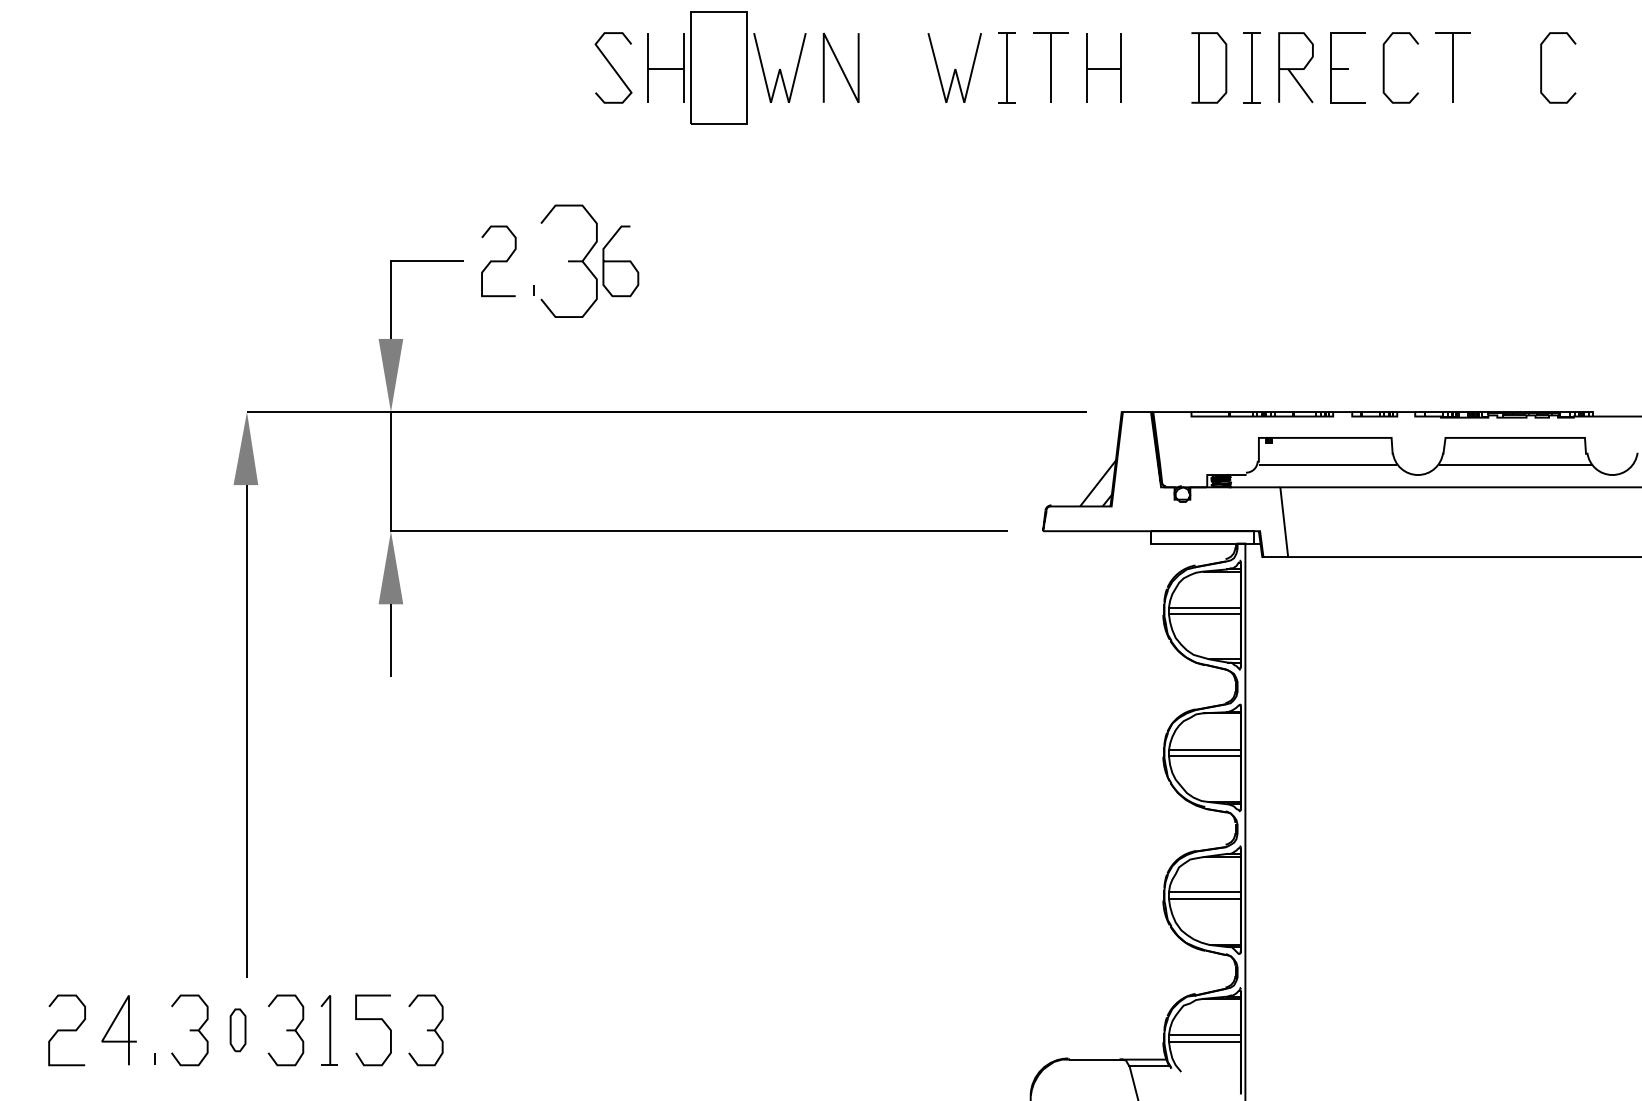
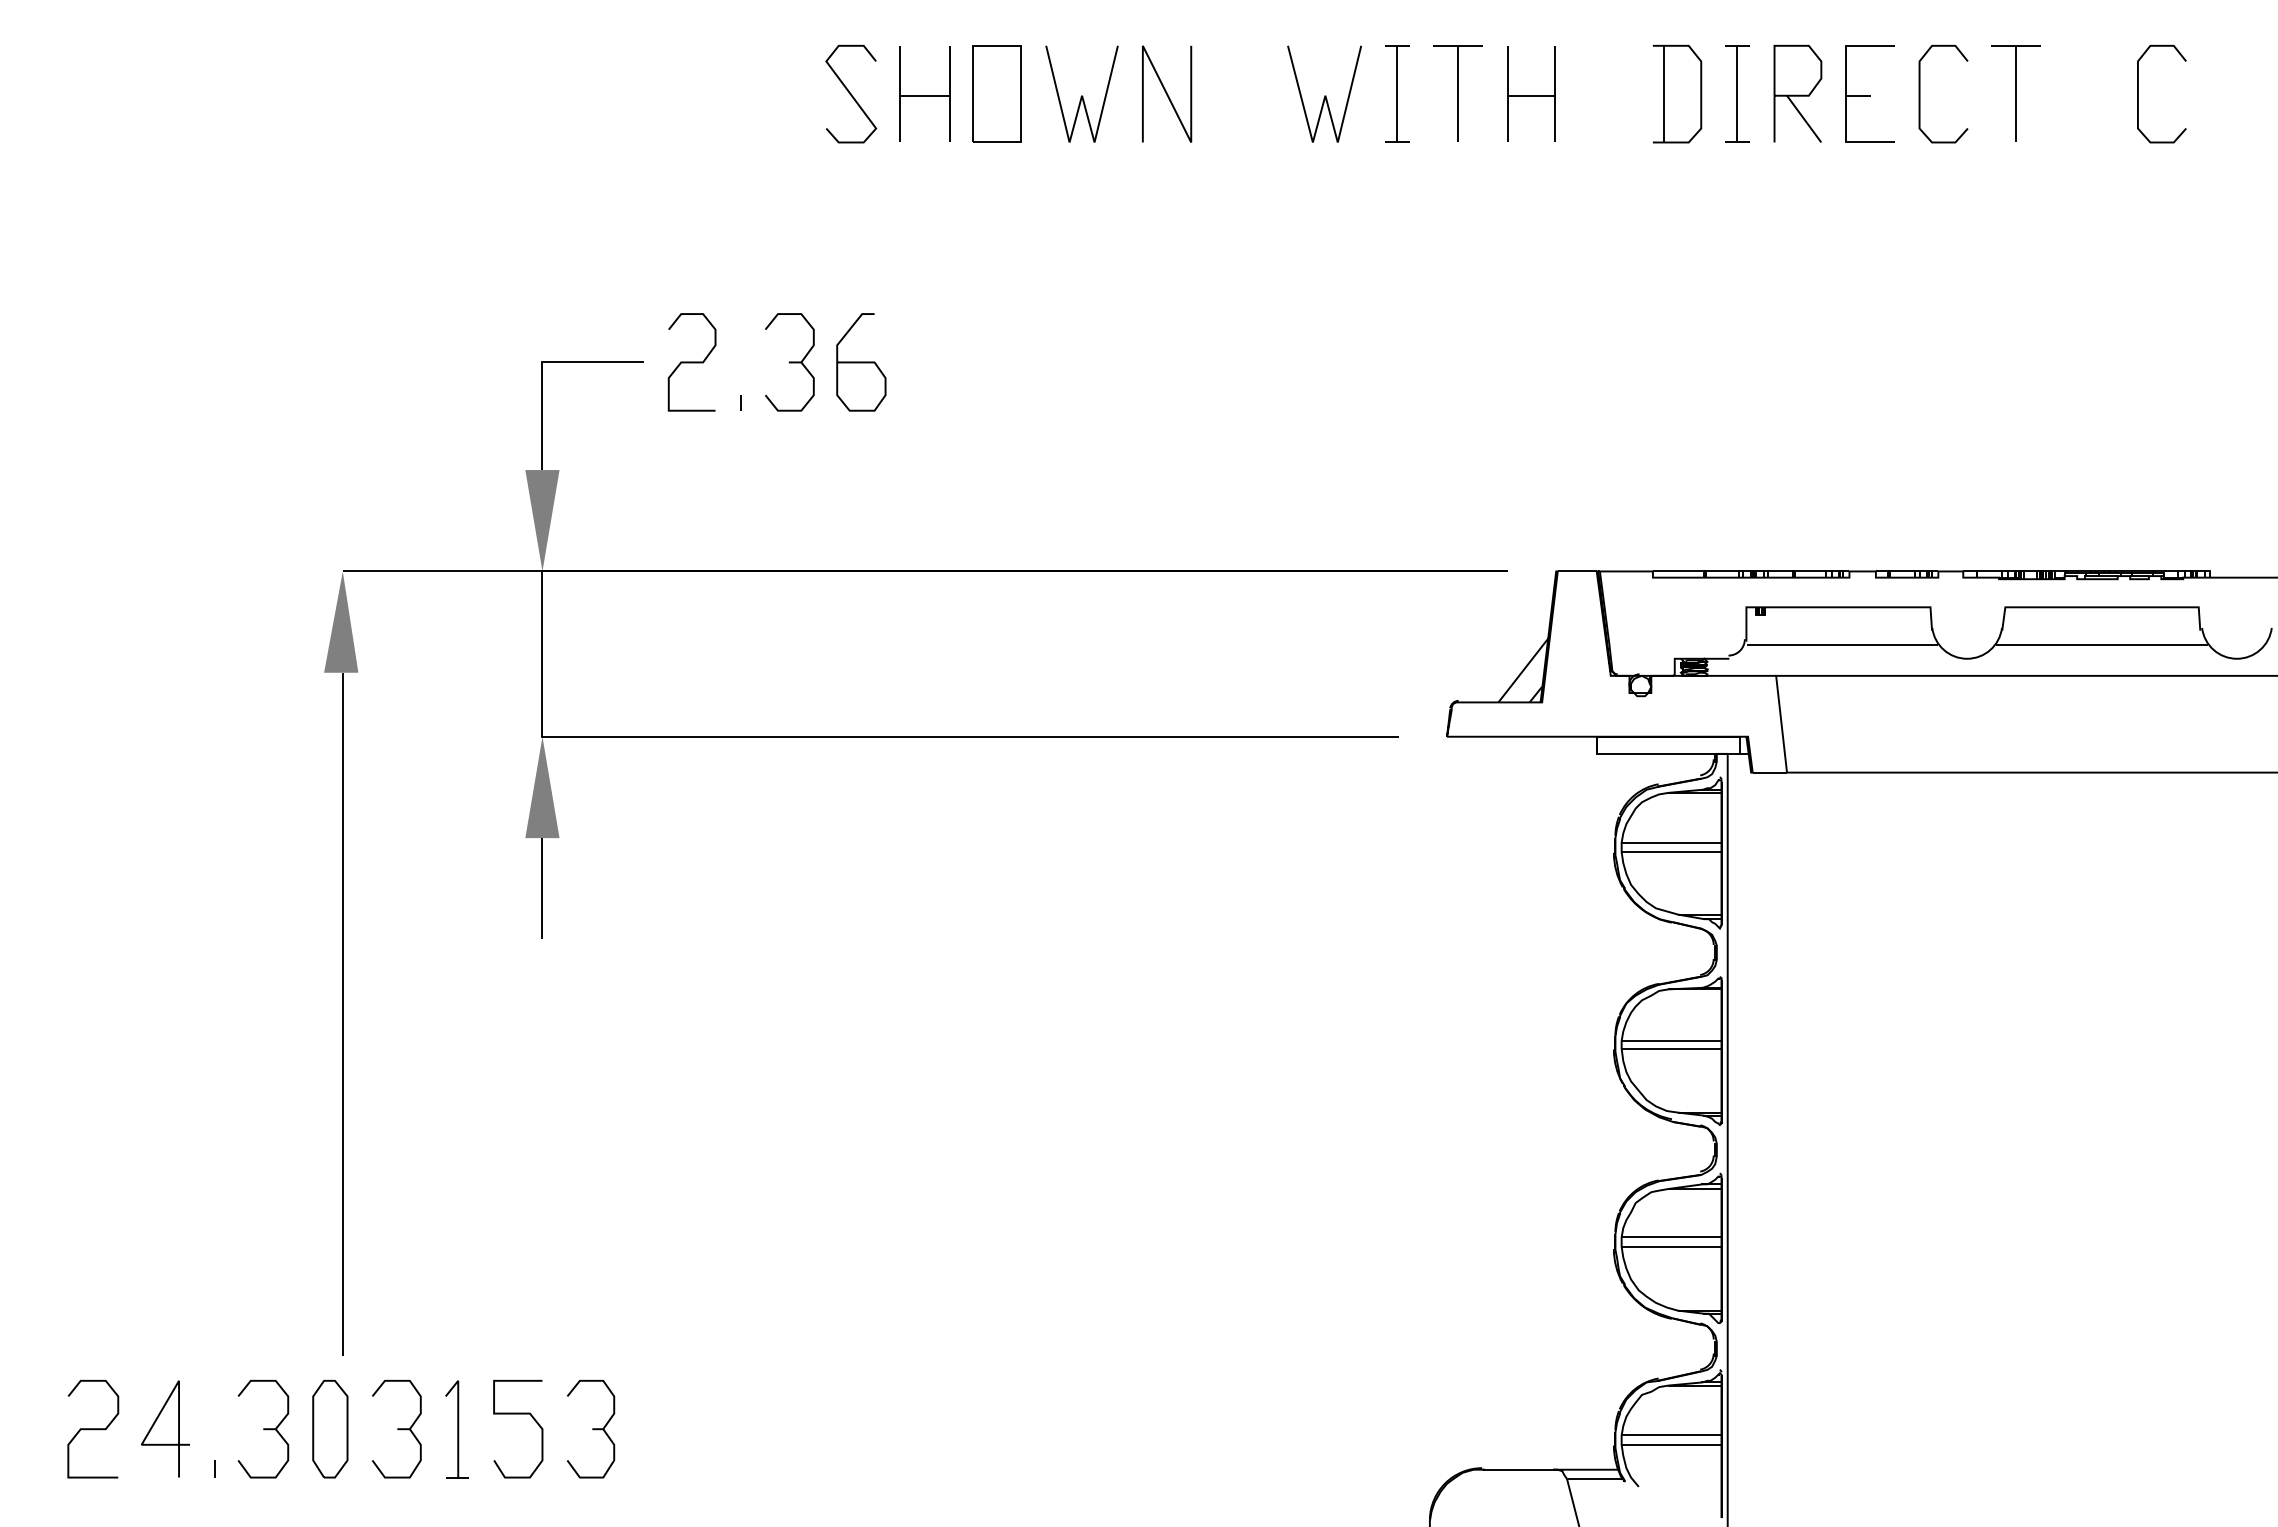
part: (718, 67) -> (996, 93), size x0.62
part: (569, 261) -> (789, 362), size x0.62
part: (238, 1029) -> (330, 1428), size x1.67

